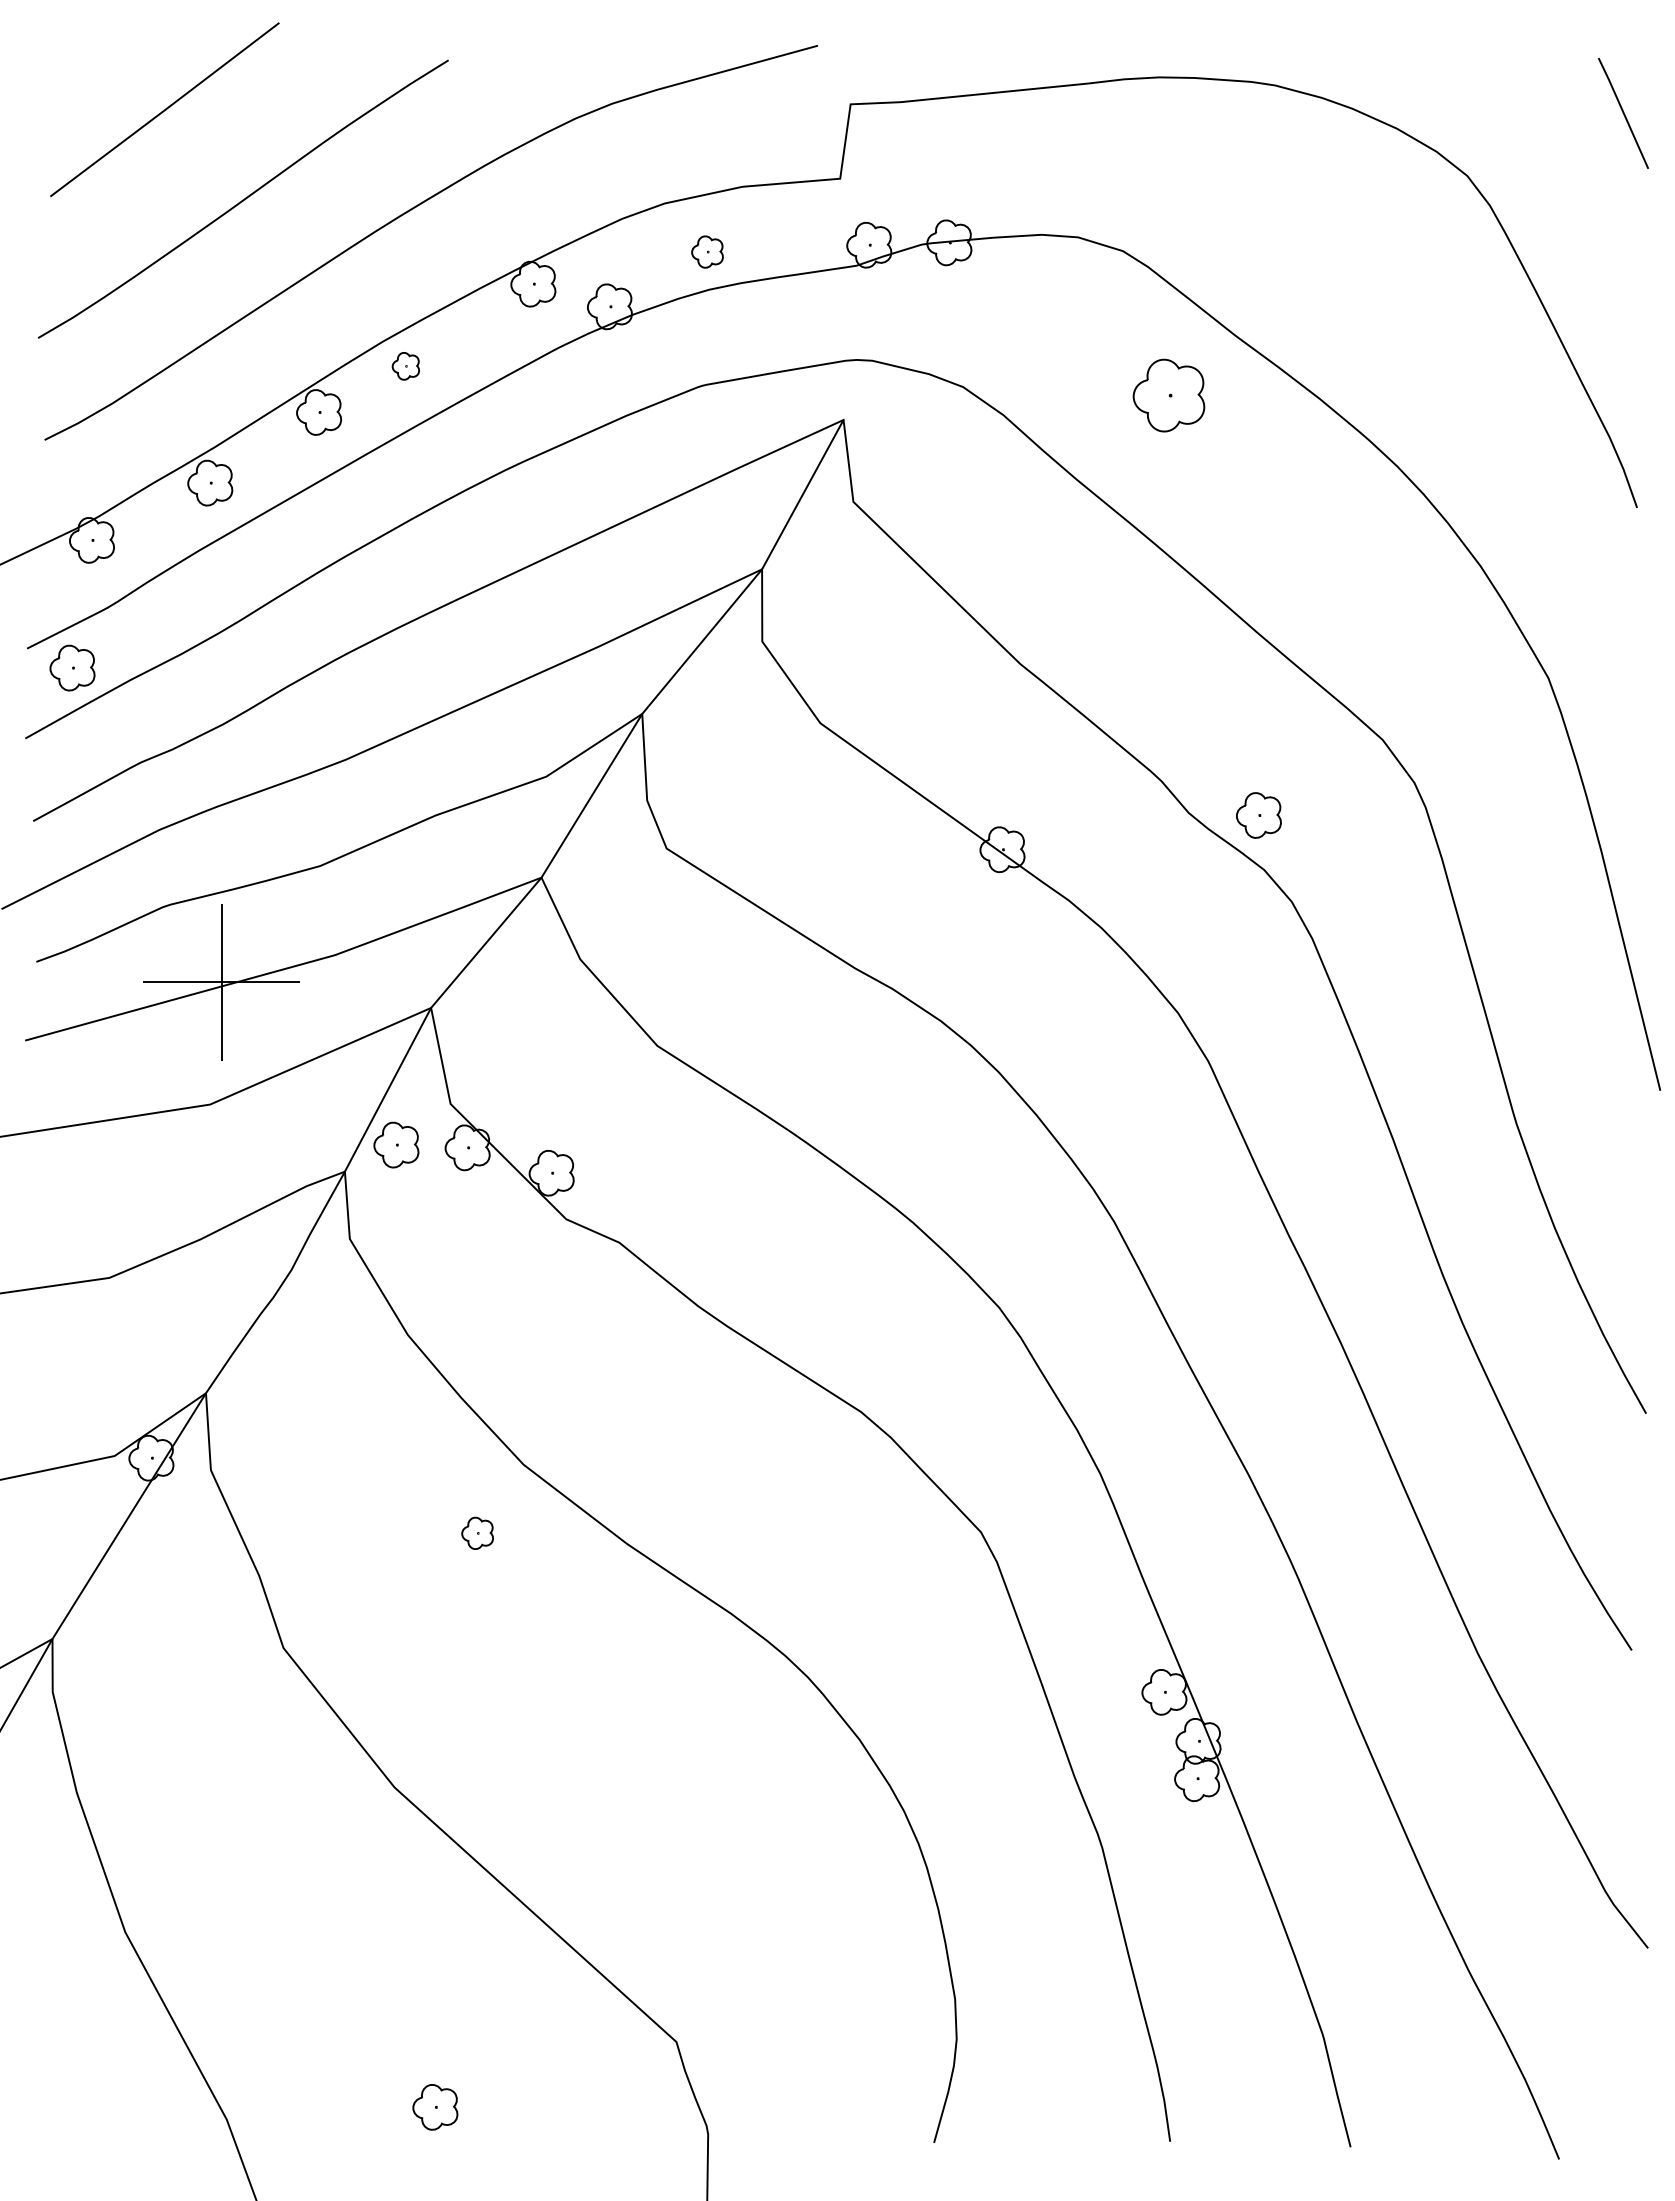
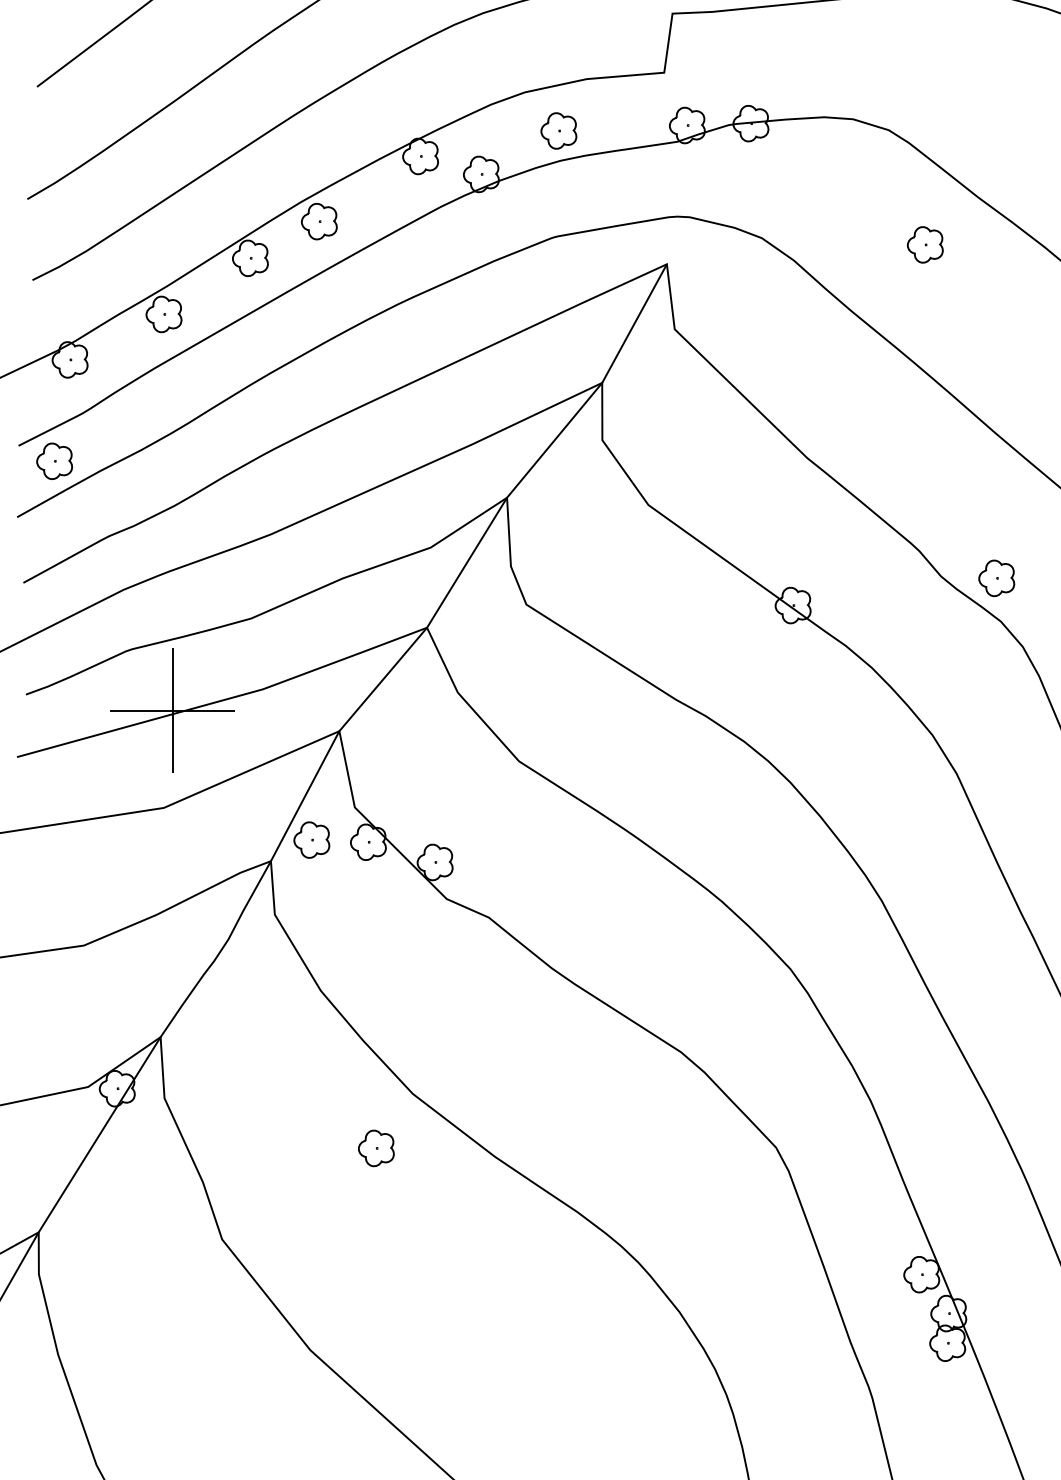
part: (707, 251) -> (558, 130), size x1.43
part: (405, 366) -> (319, 221), size x1.67
part: (1168, 395) -> (924, 244), size x0.62
part: (477, 1533) -> (376, 1148), size x1.43

